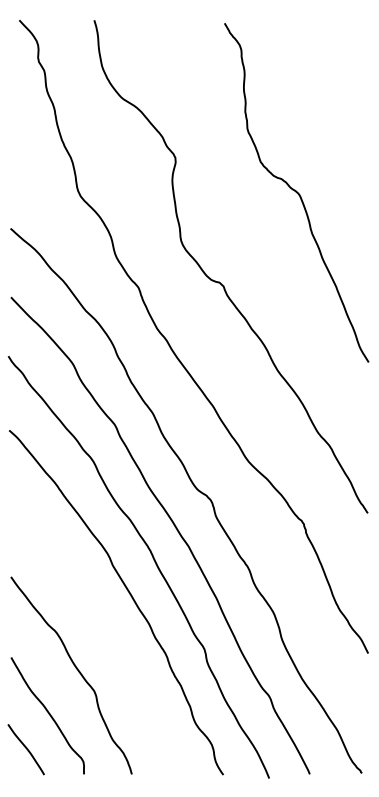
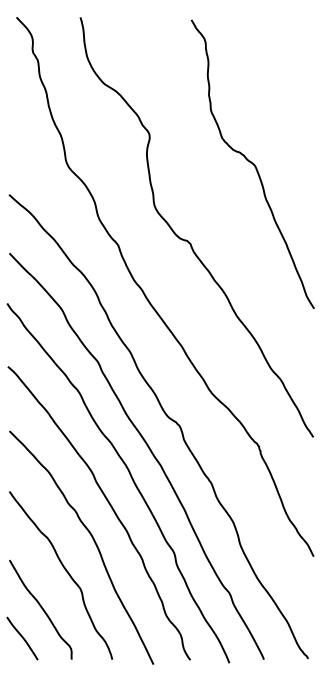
curve: (109, 635) -> (93, 541), added

